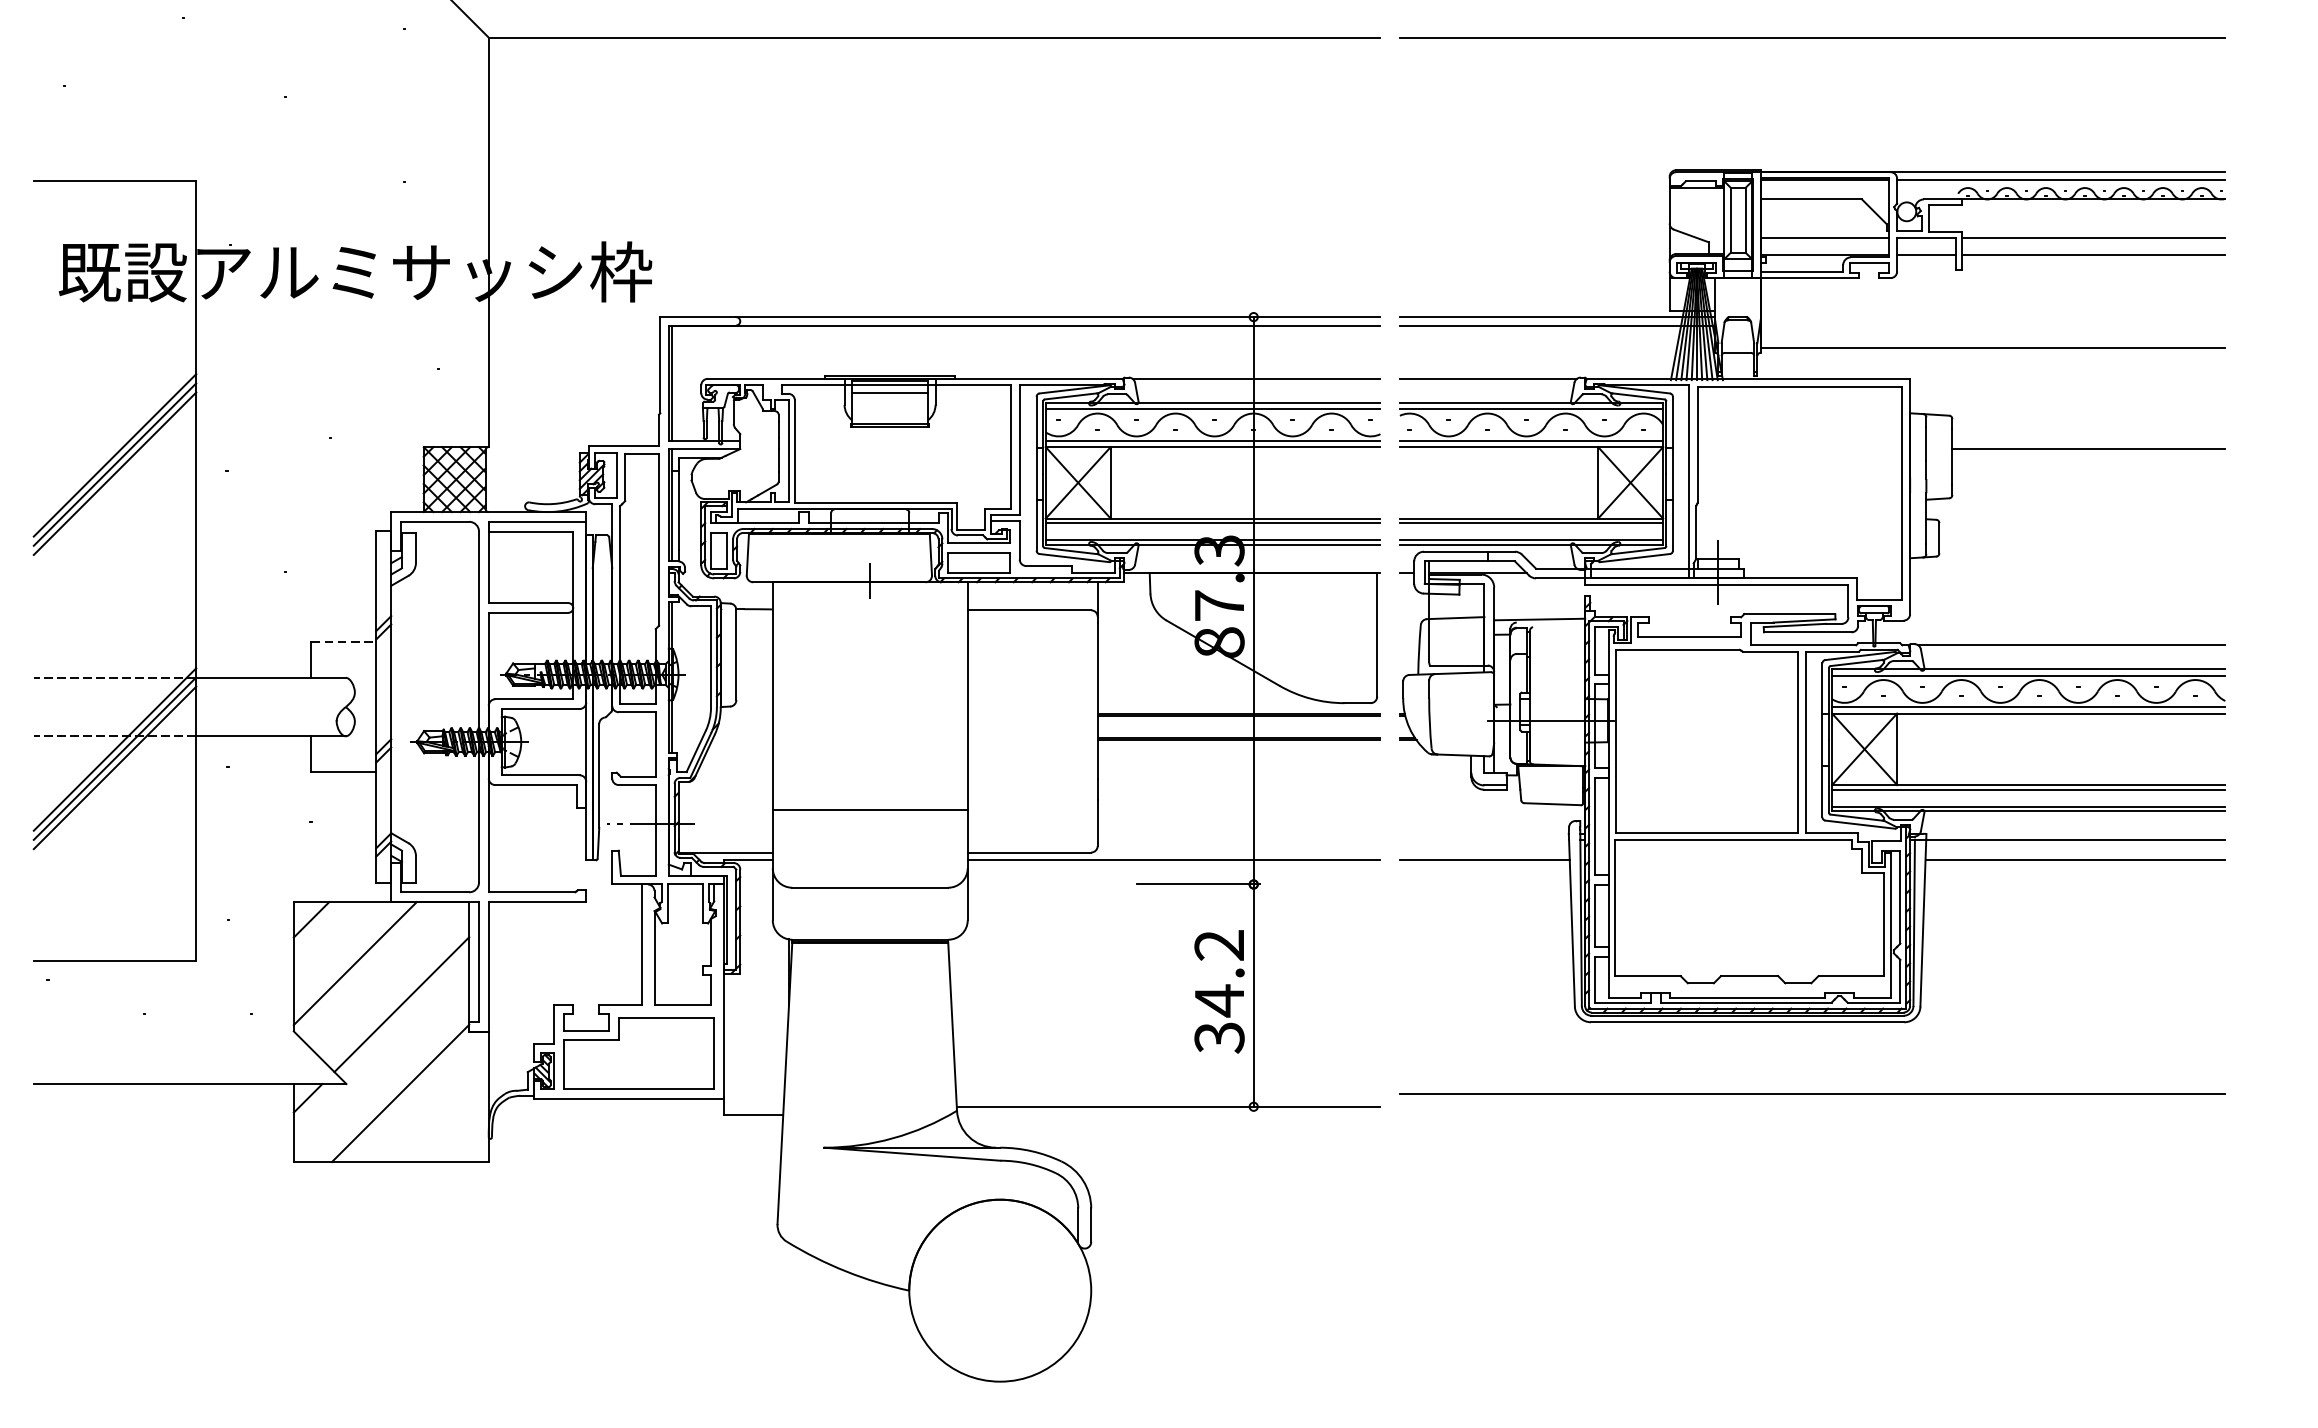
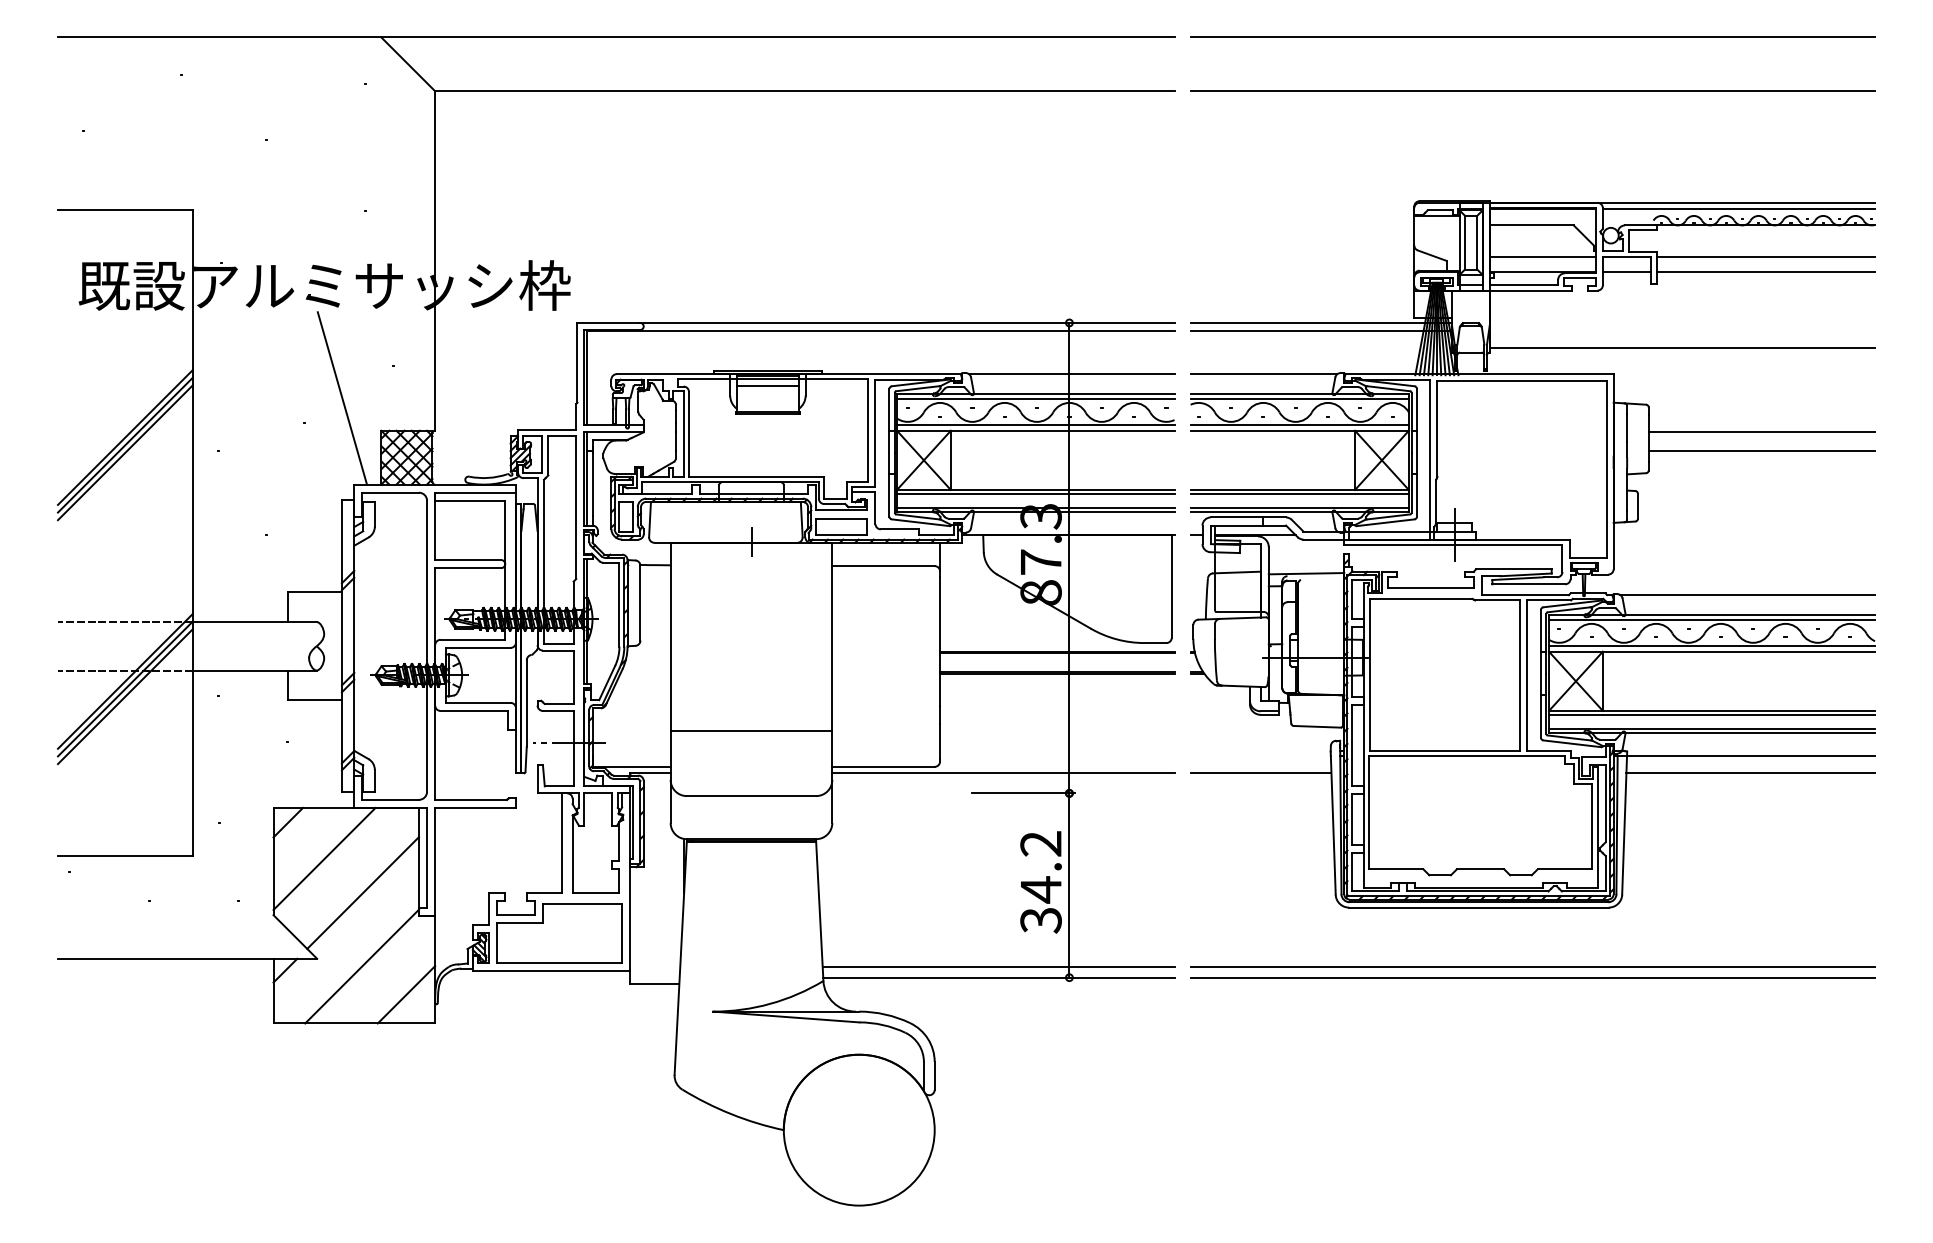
line: (376, 408) -> (342, 398), added
line: (2088, 470) -> (1761, 450), added
line: (344, 642) -> (315, 592), dashed -> solid
line: (1168, 1093) -> (998, 966), added
line: (1812, 1106) -> (1532, 977), added
line: (454, 1127) -> (406, 994), added

